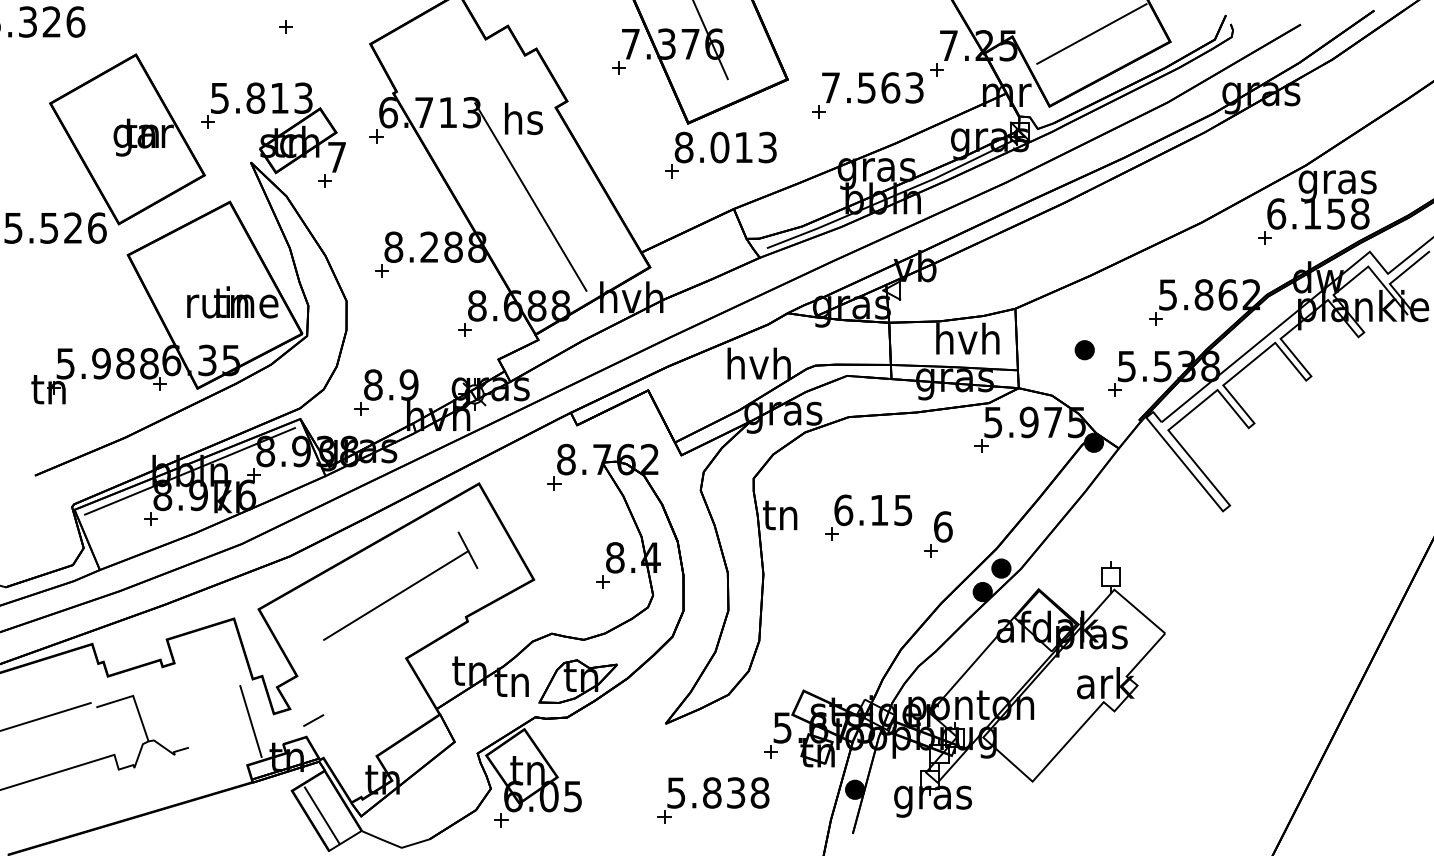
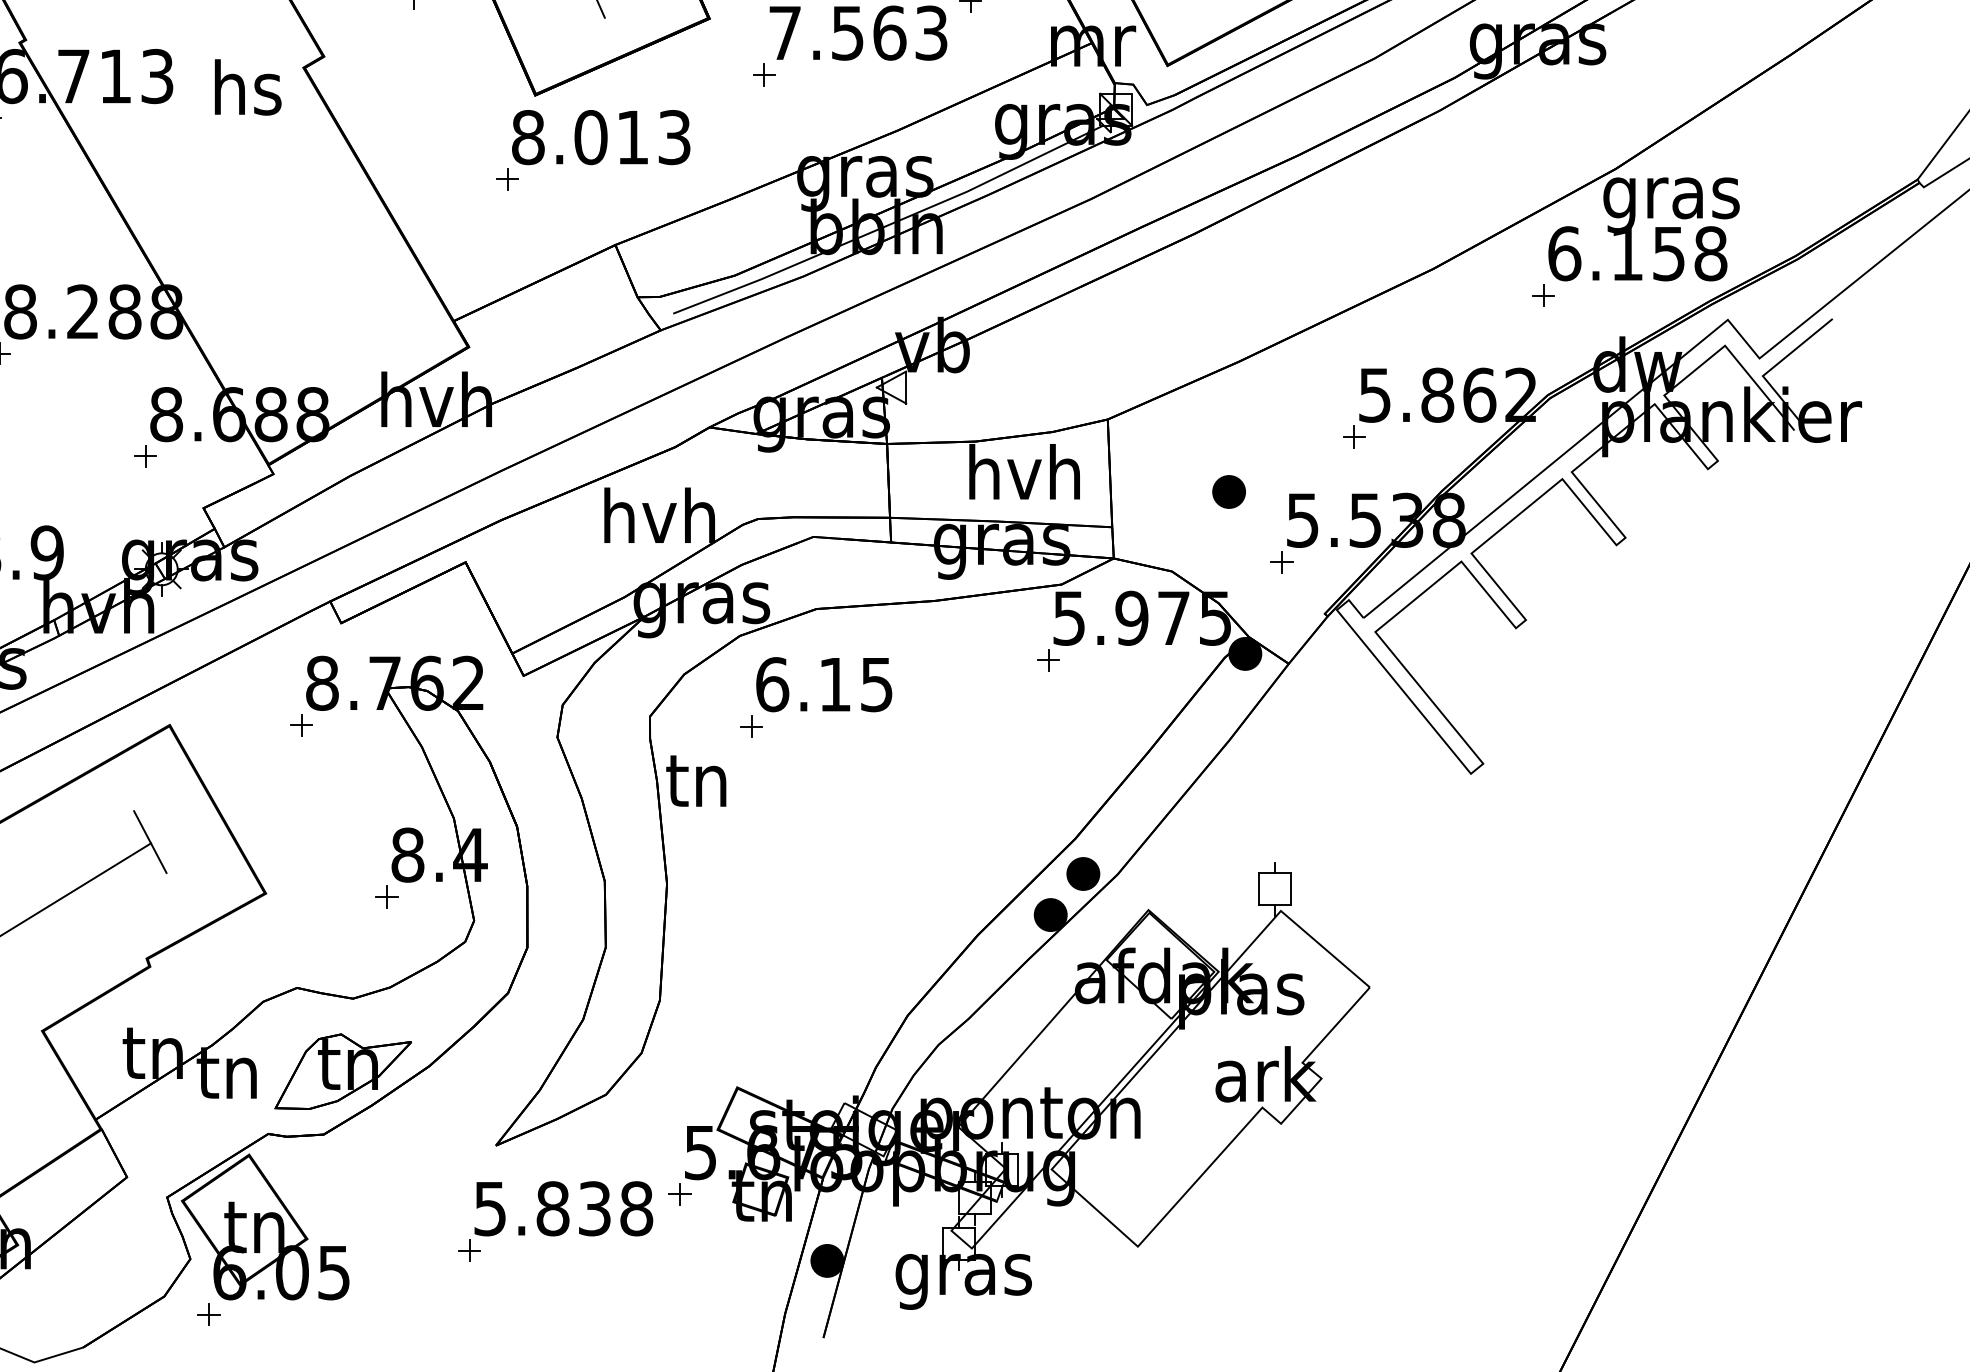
line: (530, 196) -> (259, 223), removed
part: (868, 517) -> (815, 697), moved
part: (938, 534) -> (973, 814), removed
part: (713, 800) -> (555, 1221), moved

